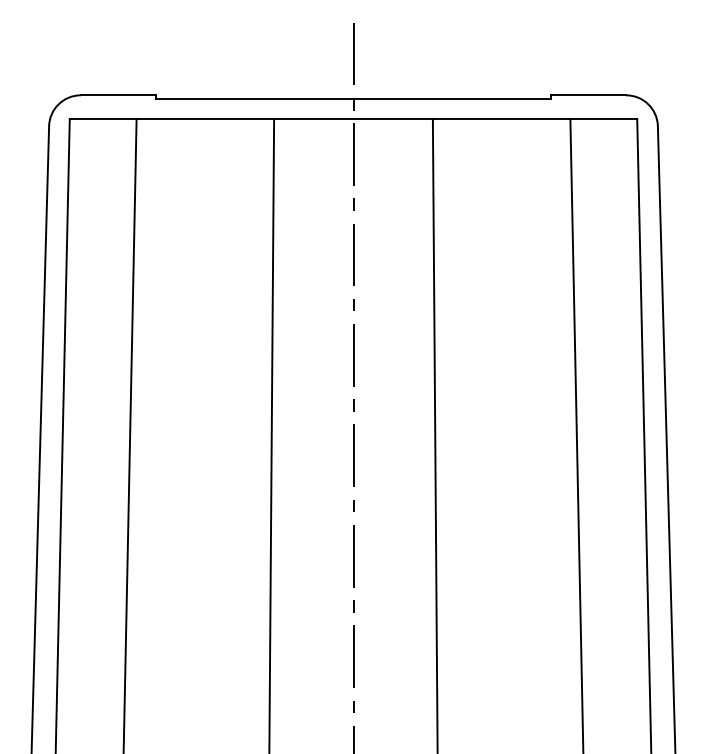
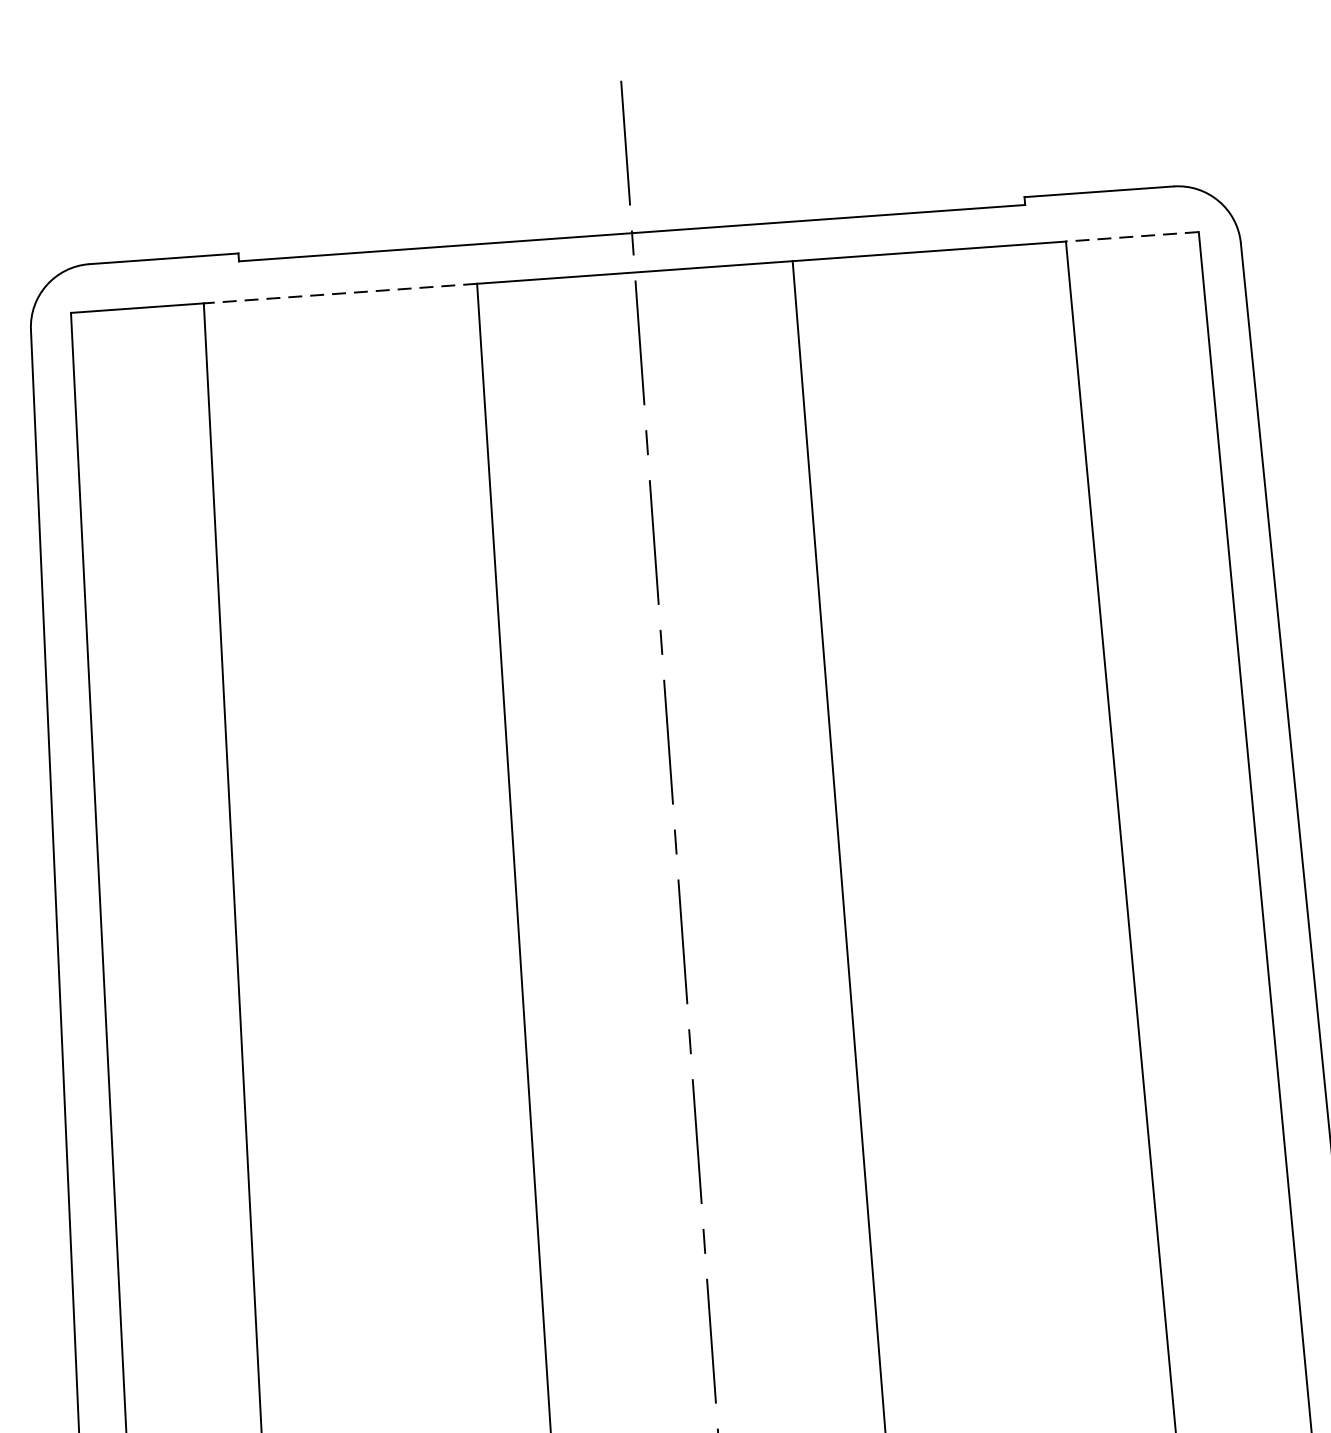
line: (205, 119) -> (340, 294), solid -> dashed
line: (603, 119) -> (1131, 237), solid -> dashed

